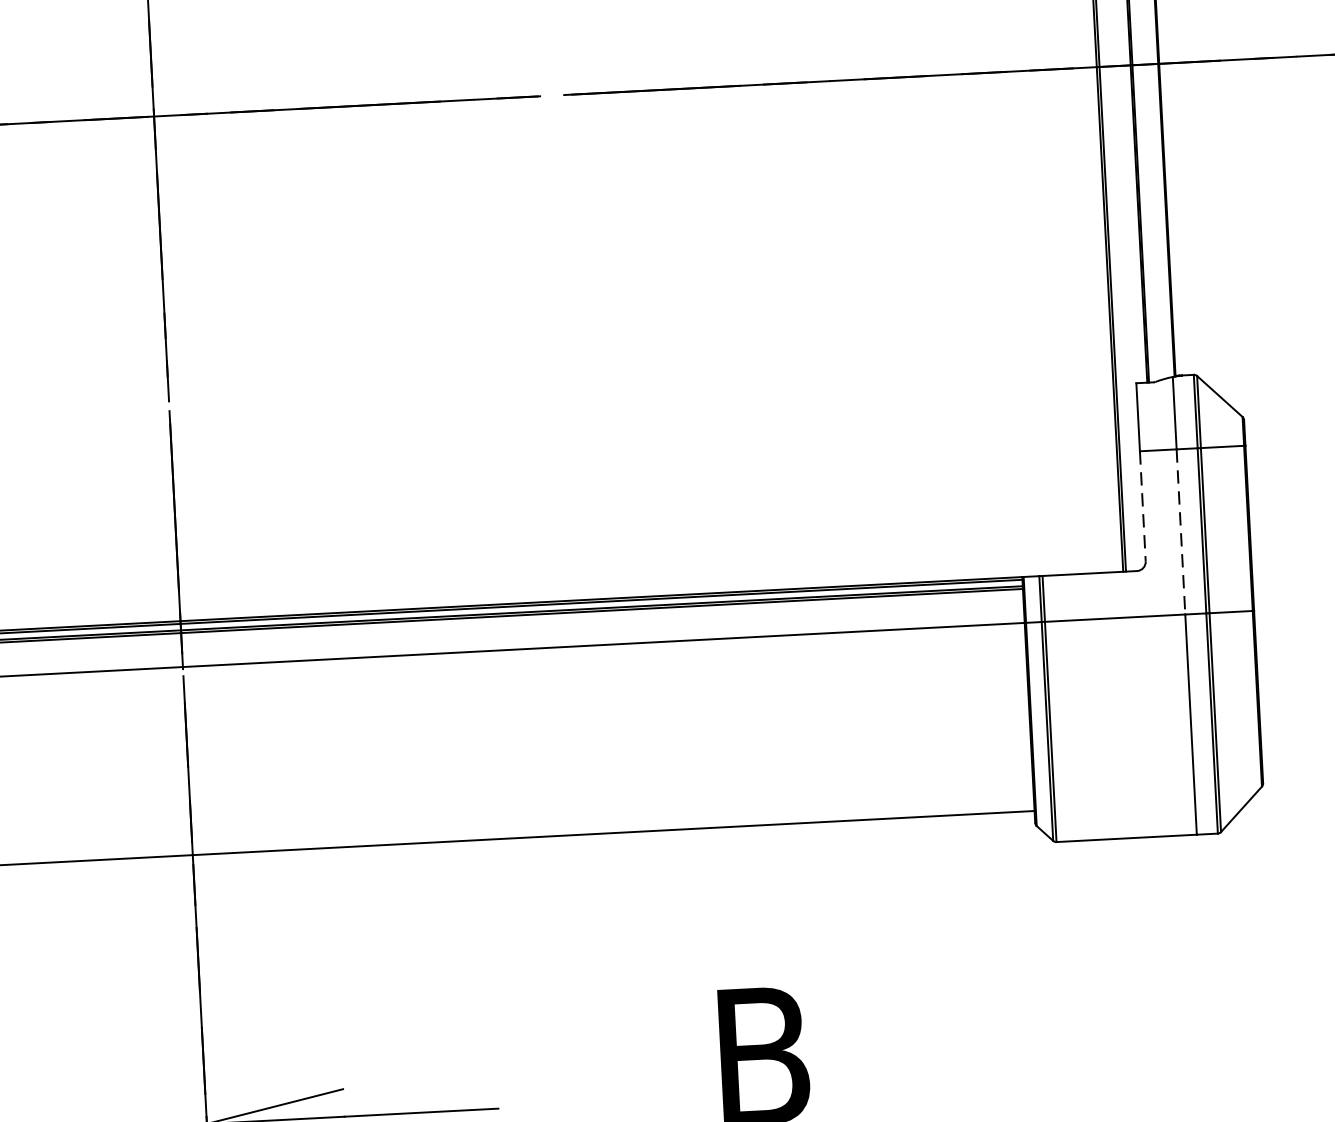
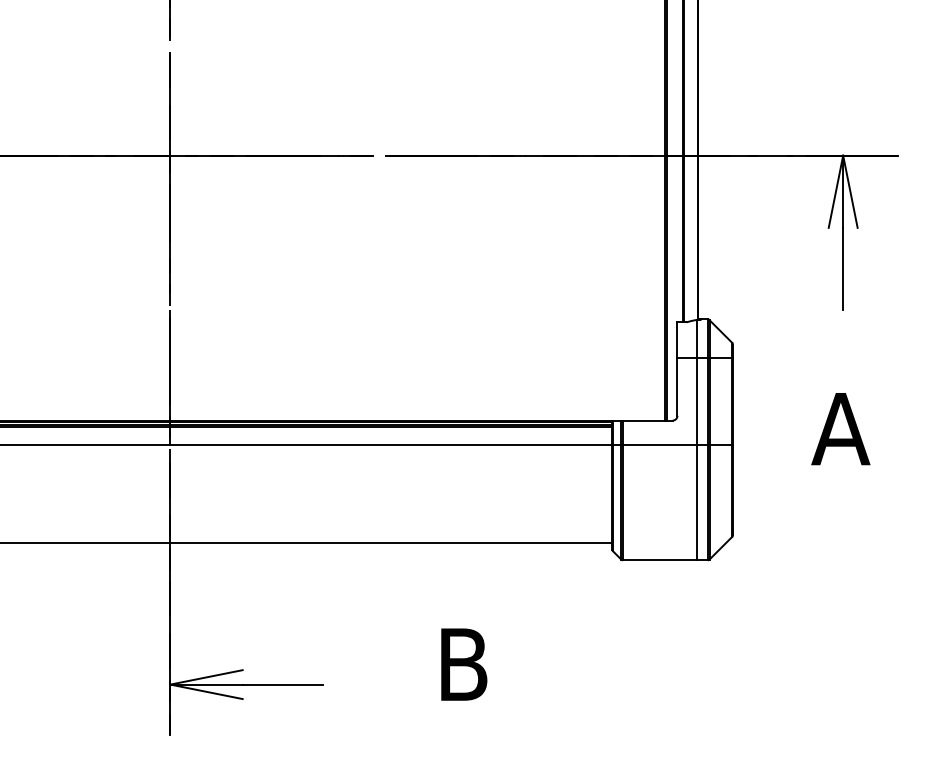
line: (1142, 505) -> (677, 386), dashed -> solid
line: (1180, 532) -> (696, 401), dashed -> solid

